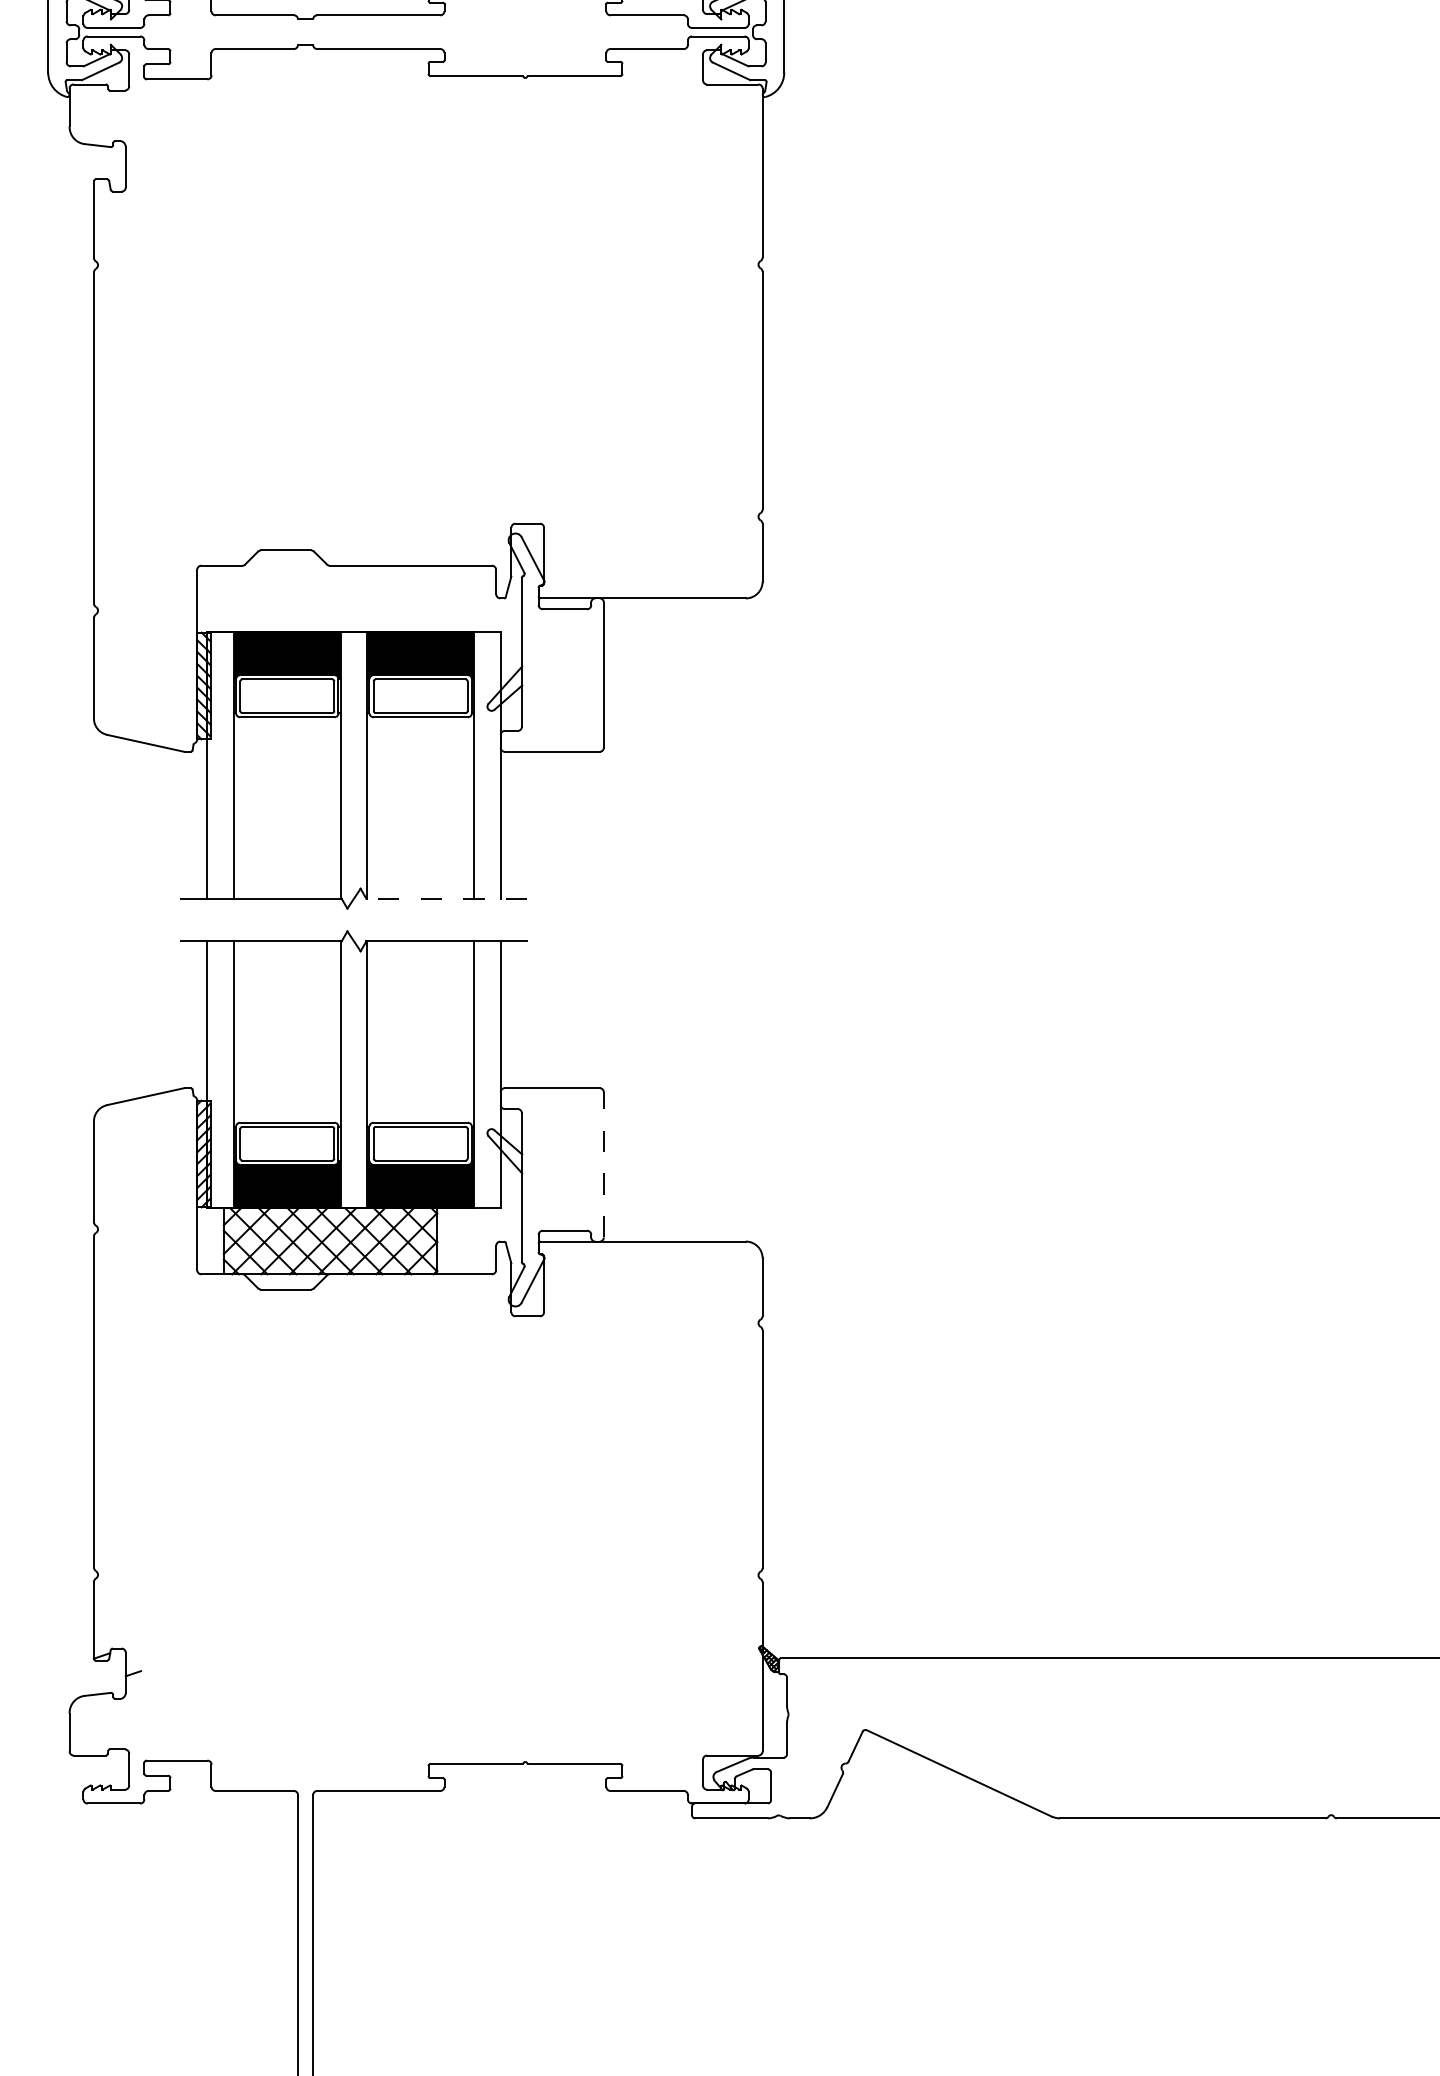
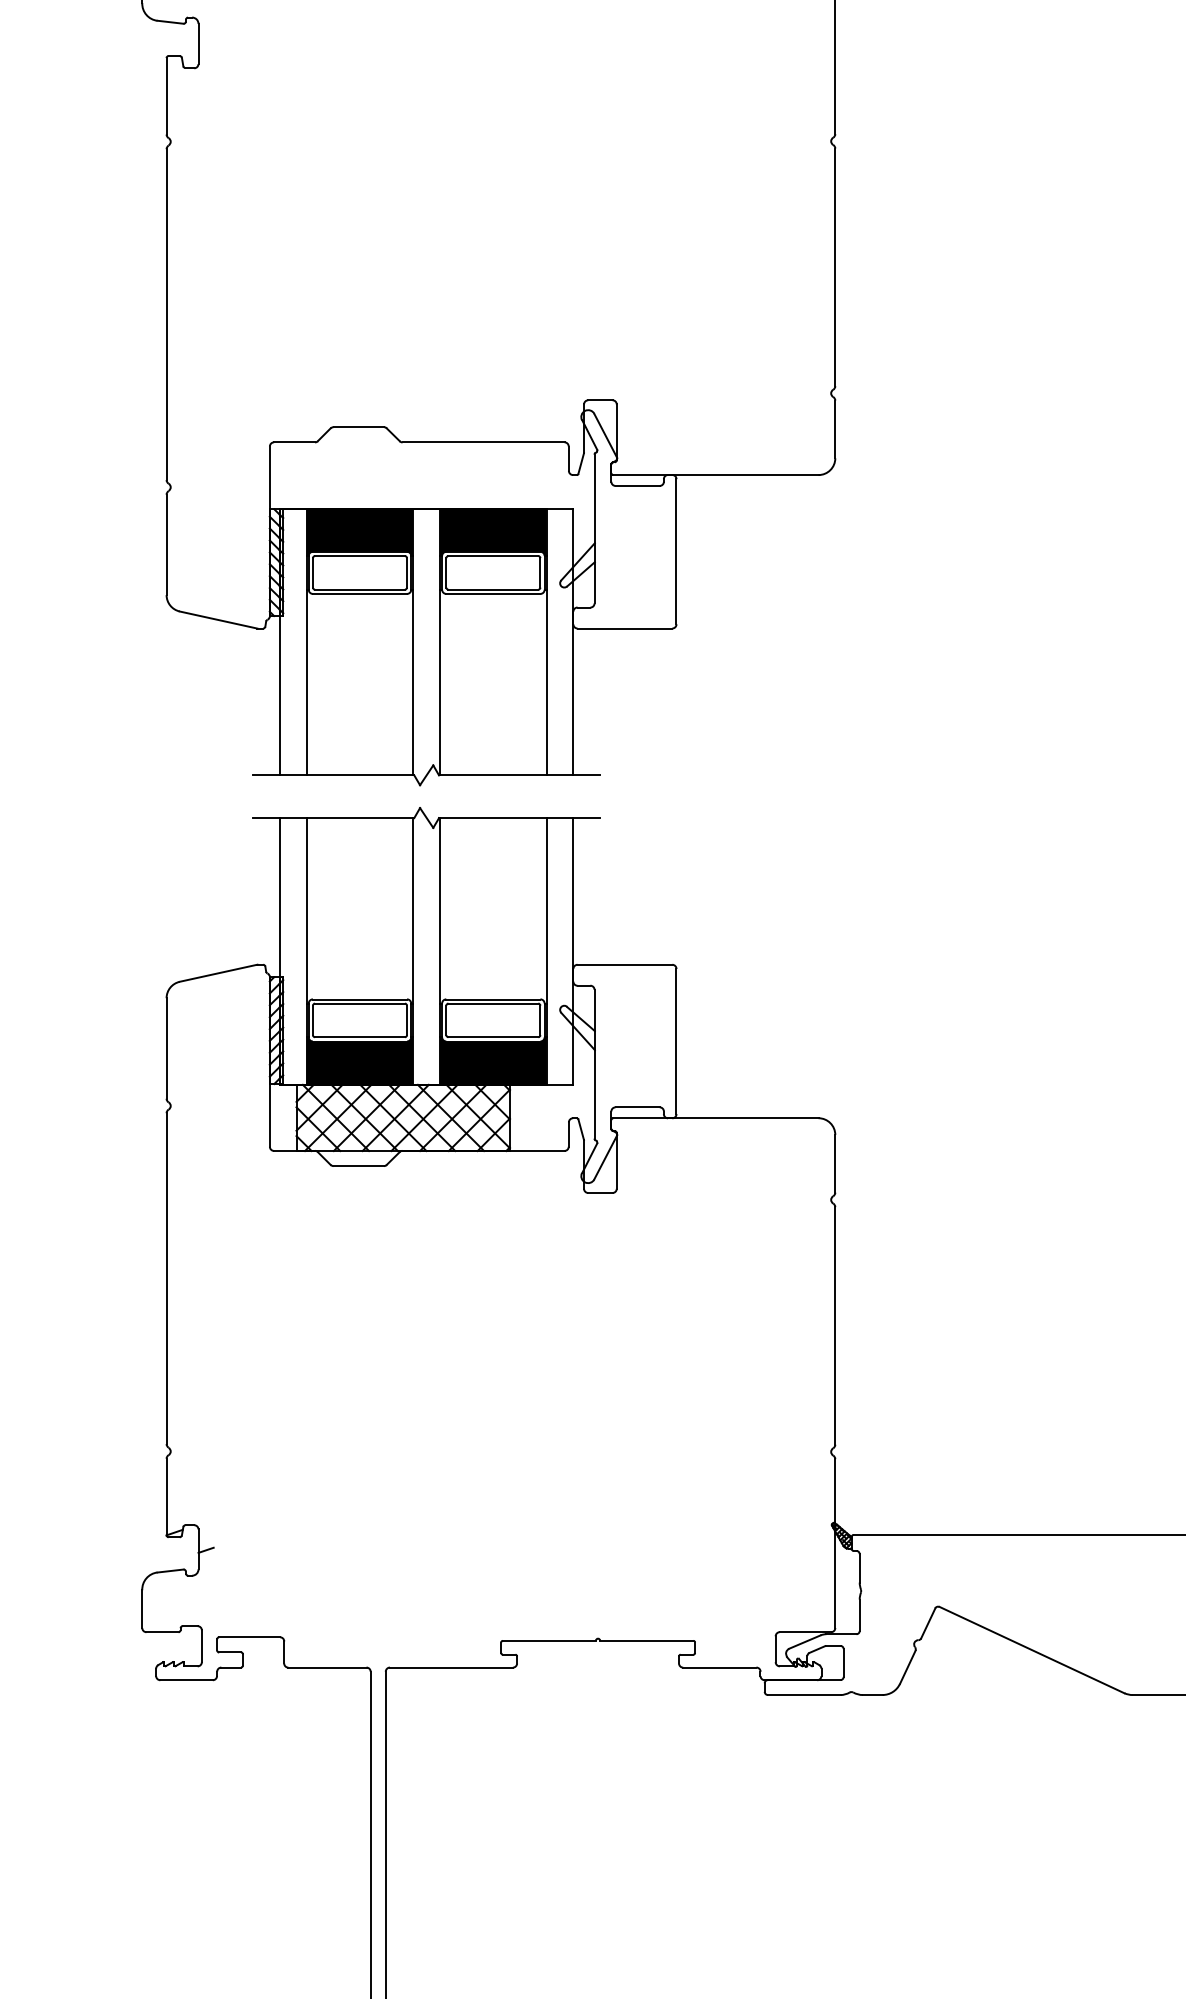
line: (446, 898) -> (519, 775), dashed -> solid
line: (603, 1164) -> (676, 1041), dashed -> solid

